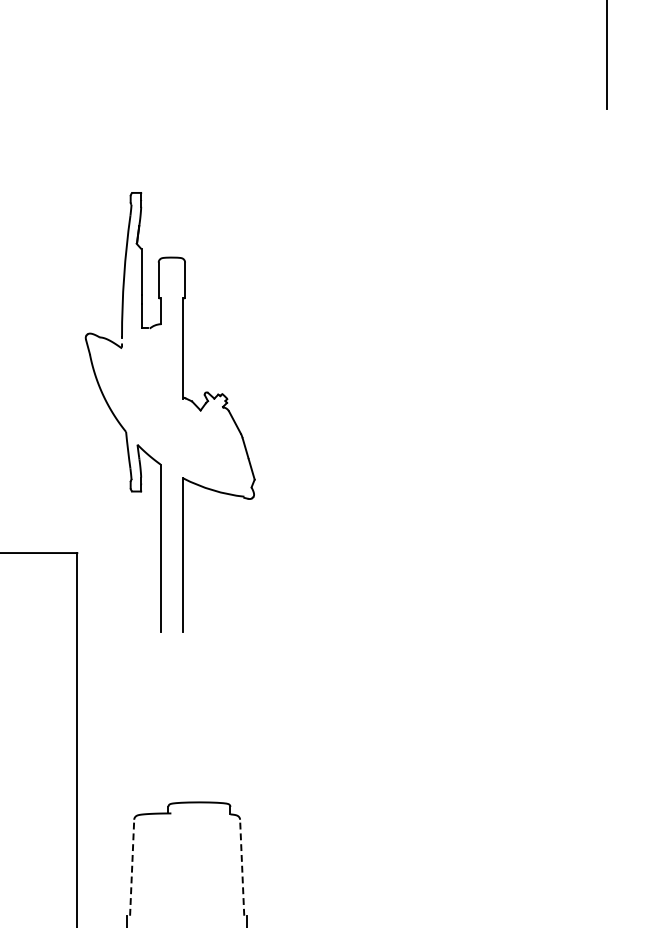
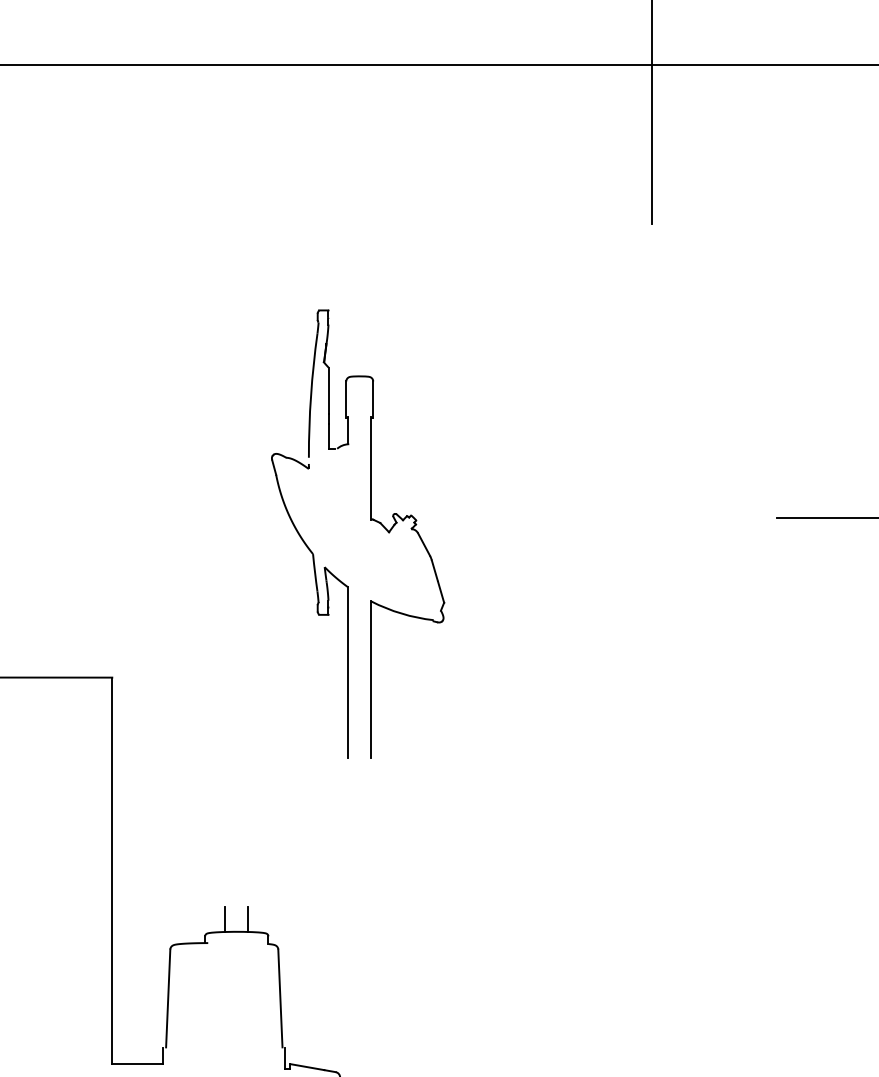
part: (182, 398) -> (370, 520), moved
line: (188, 789) -> (225, 918), added
line: (210, 789) -> (248, 918), added
line: (132, 867) -> (168, 998), dashed -> solid
line: (242, 867) -> (280, 998), dashed -> solid

